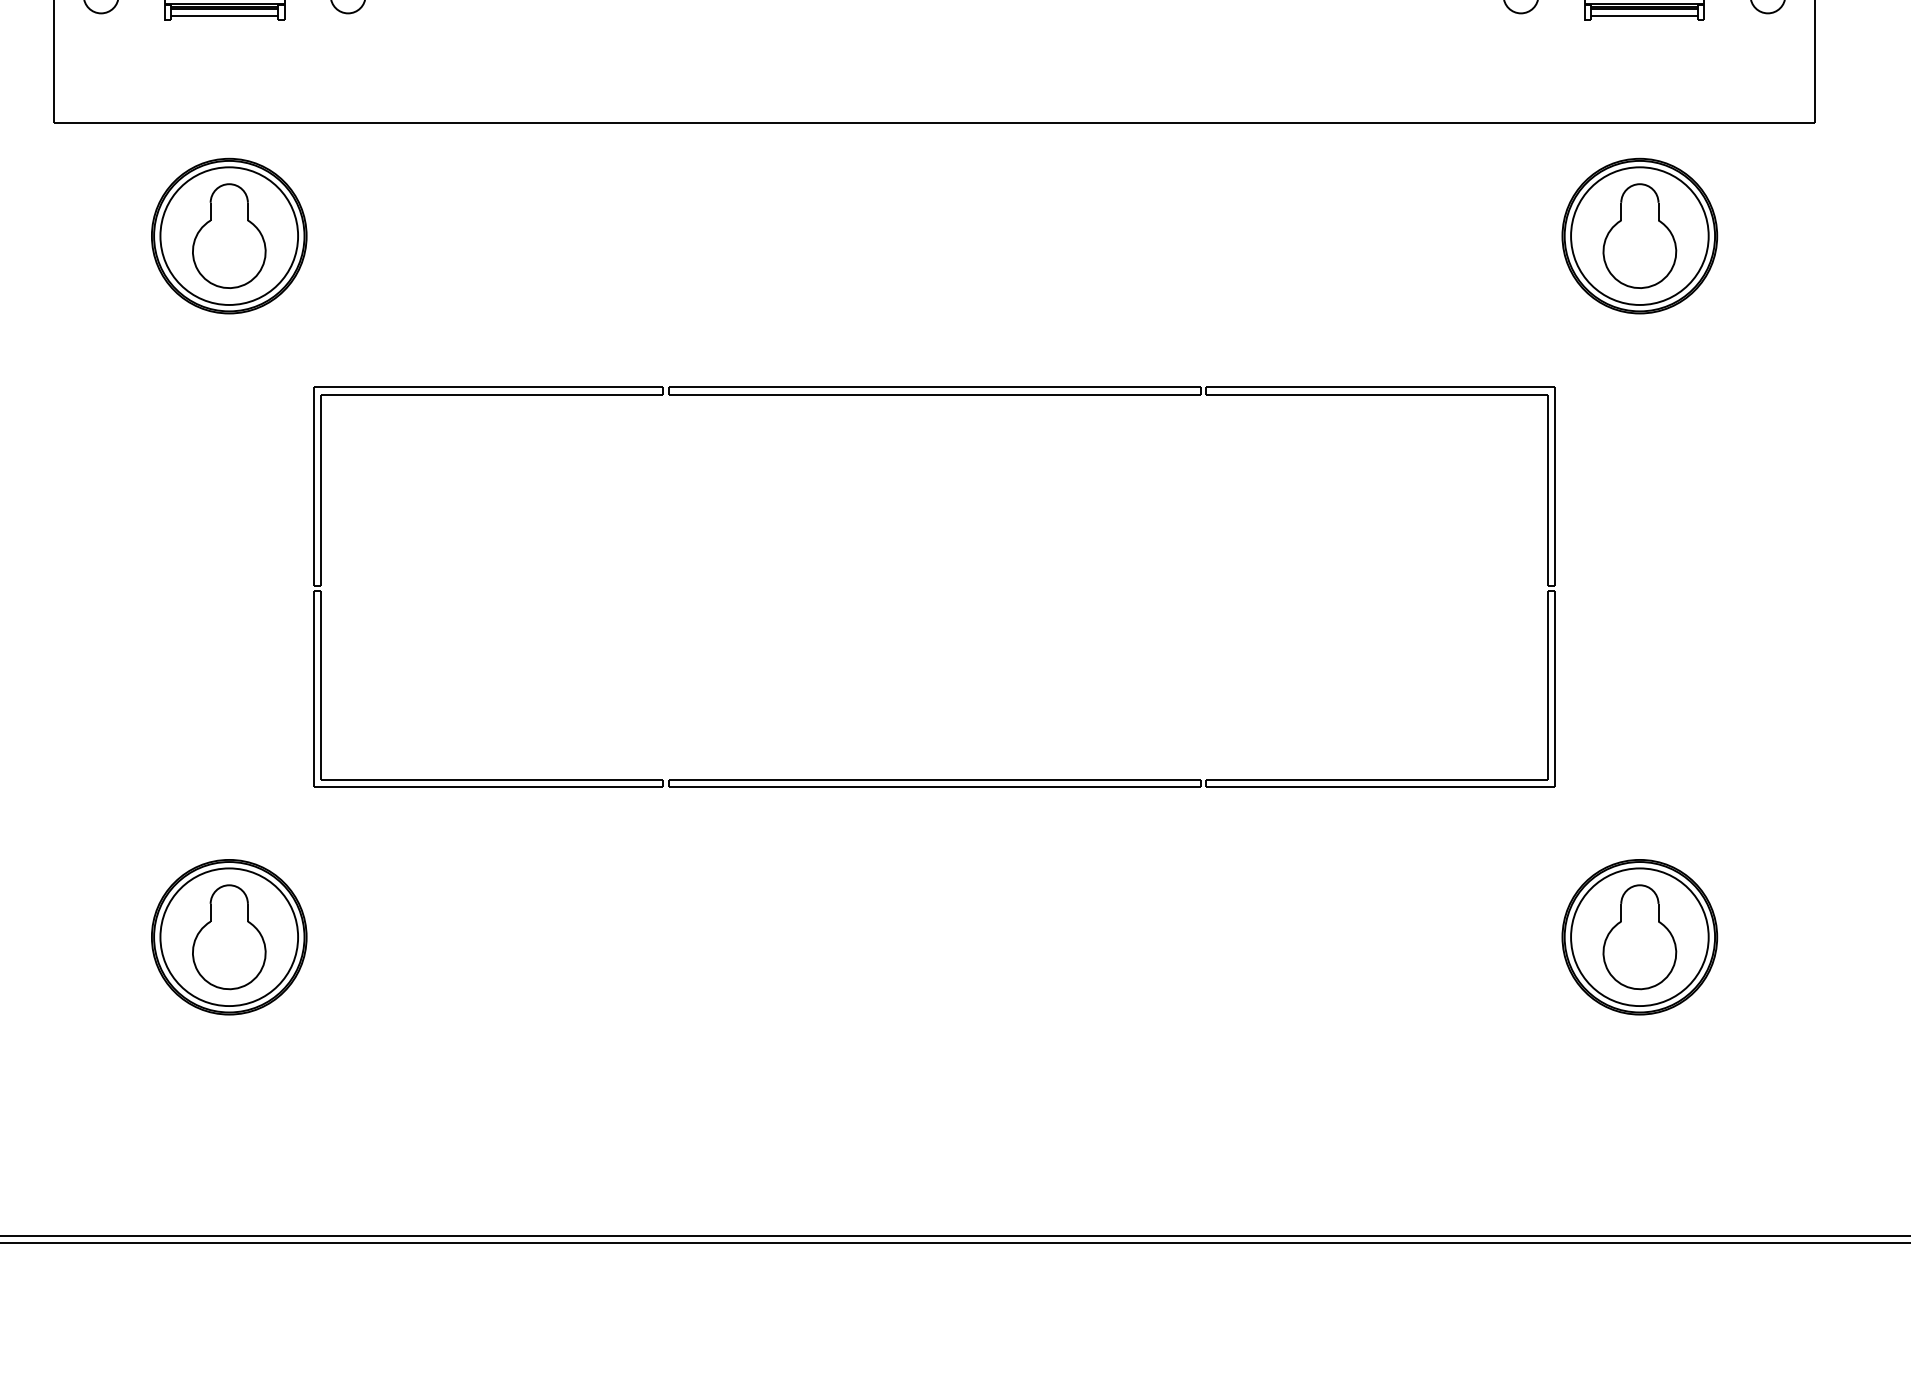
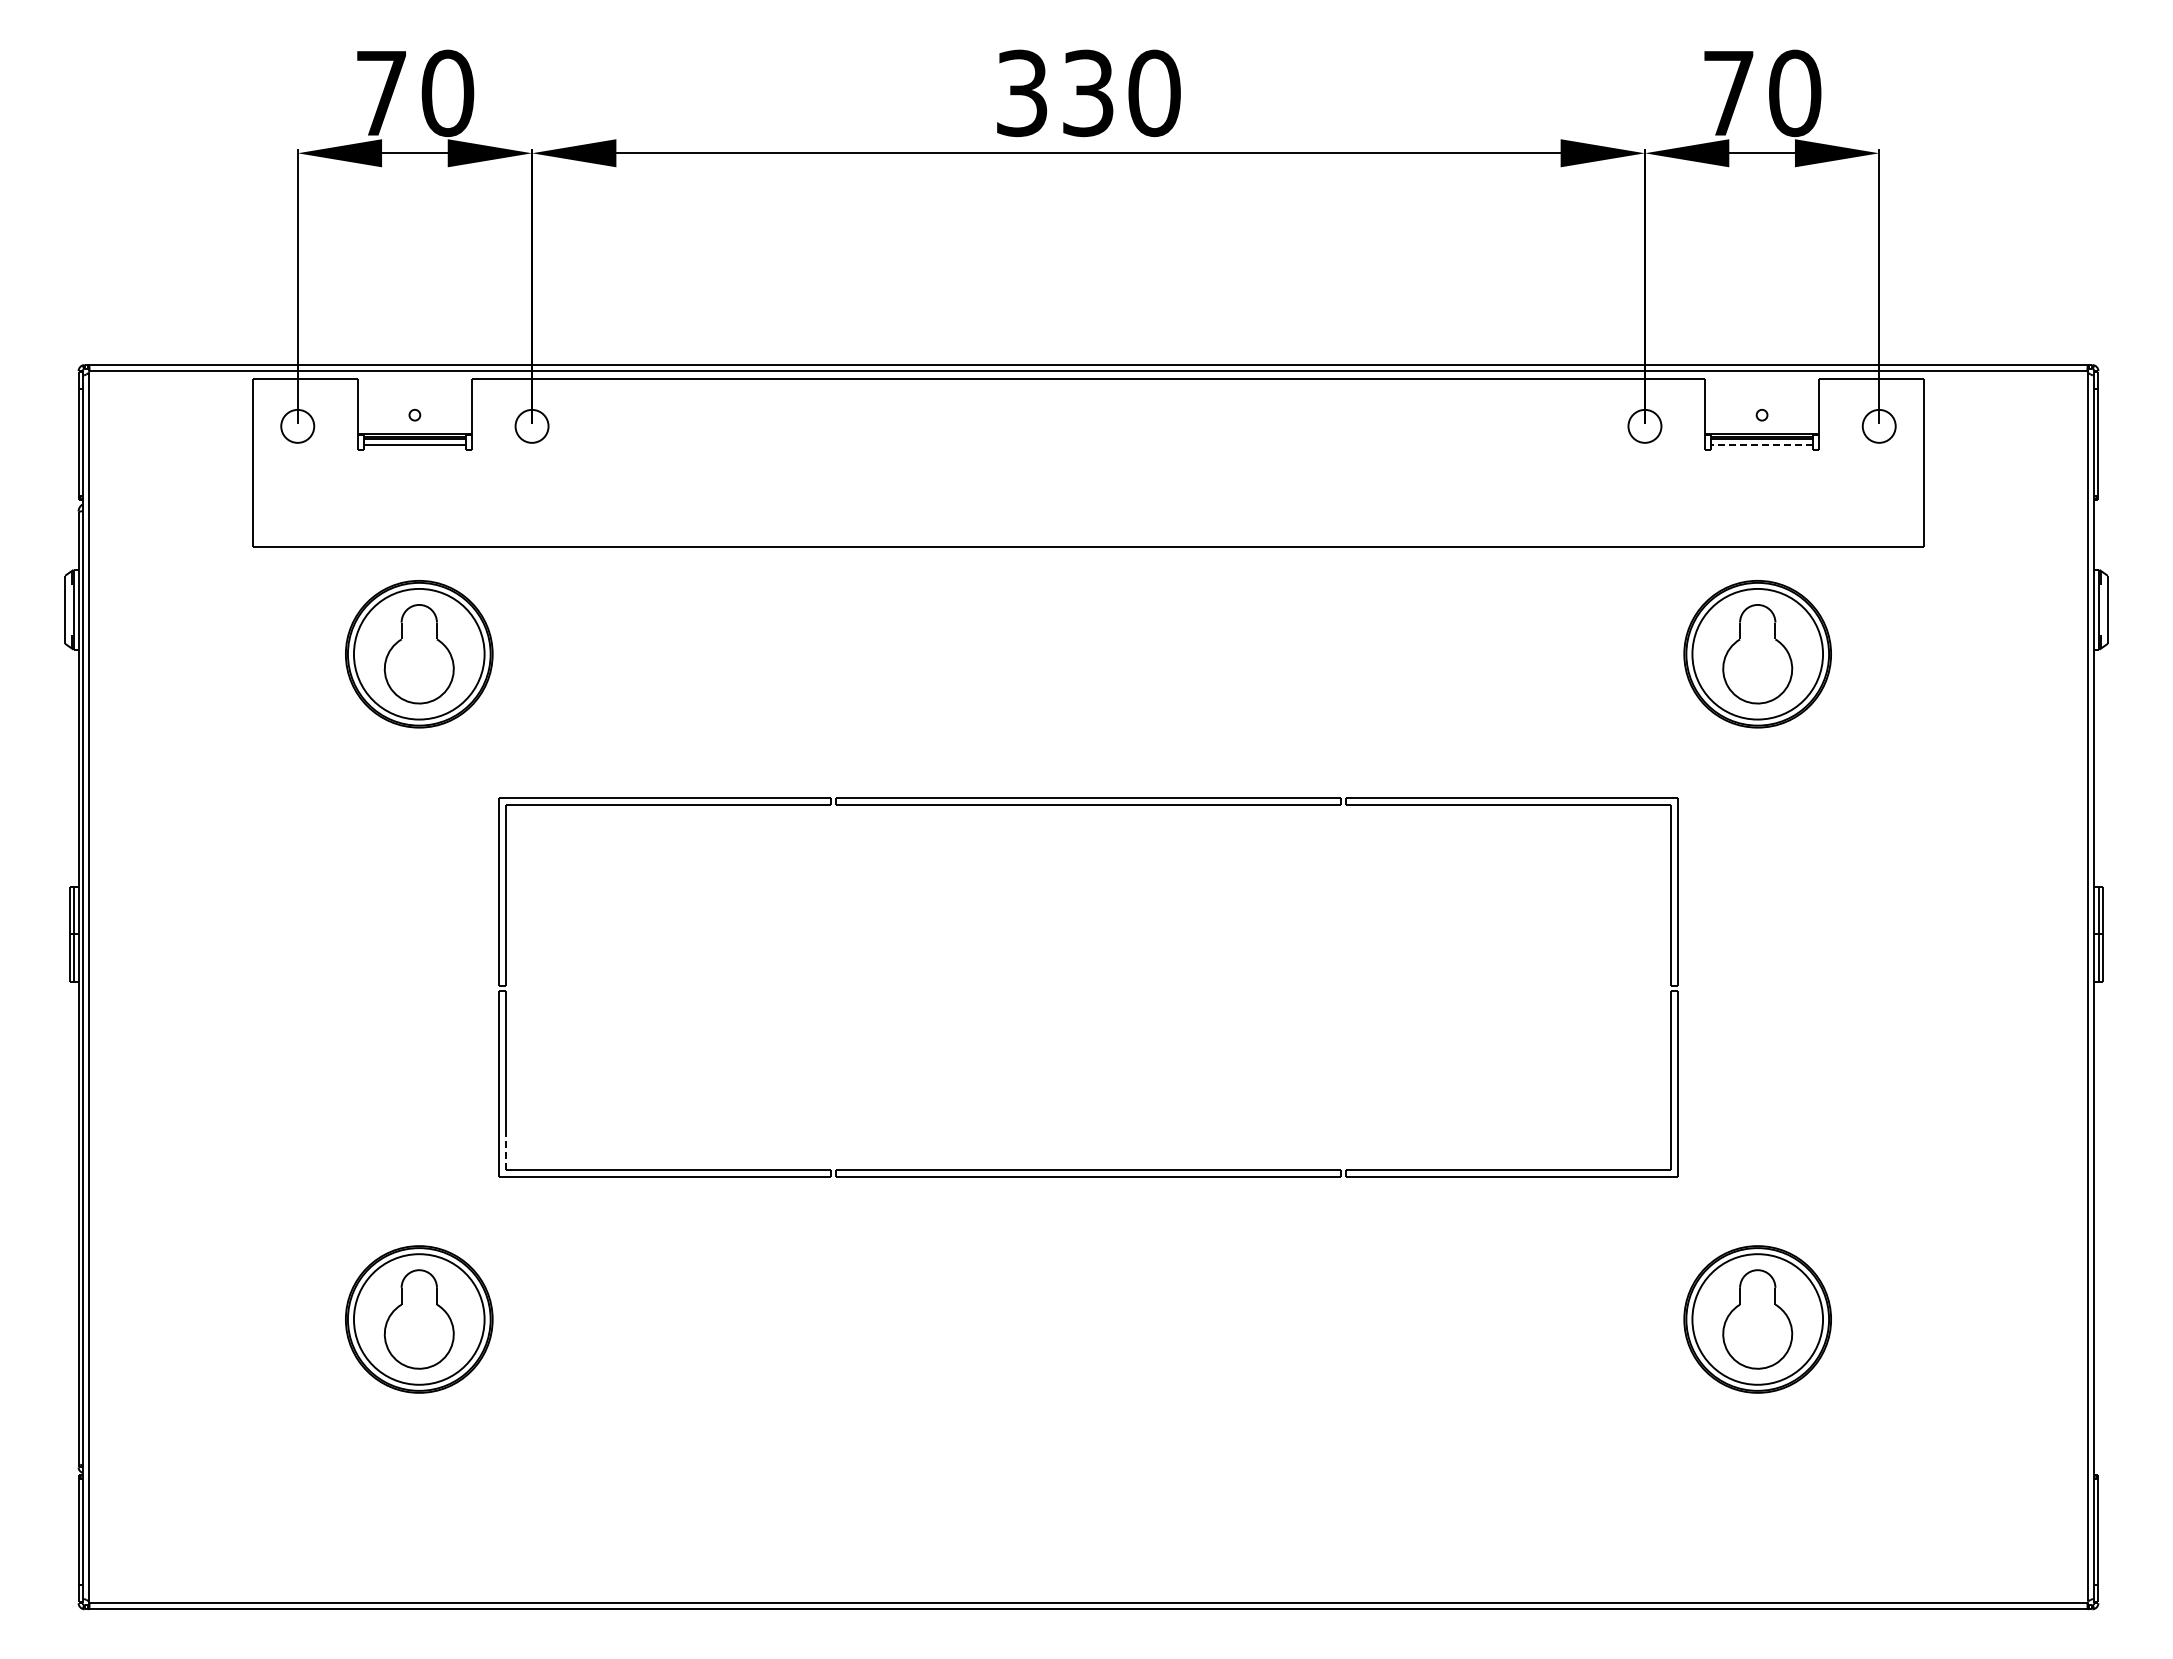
line: (1644, 16) -> (1762, 445), solid -> dashed
line: (321, 761) -> (506, 1152), solid -> dashed

